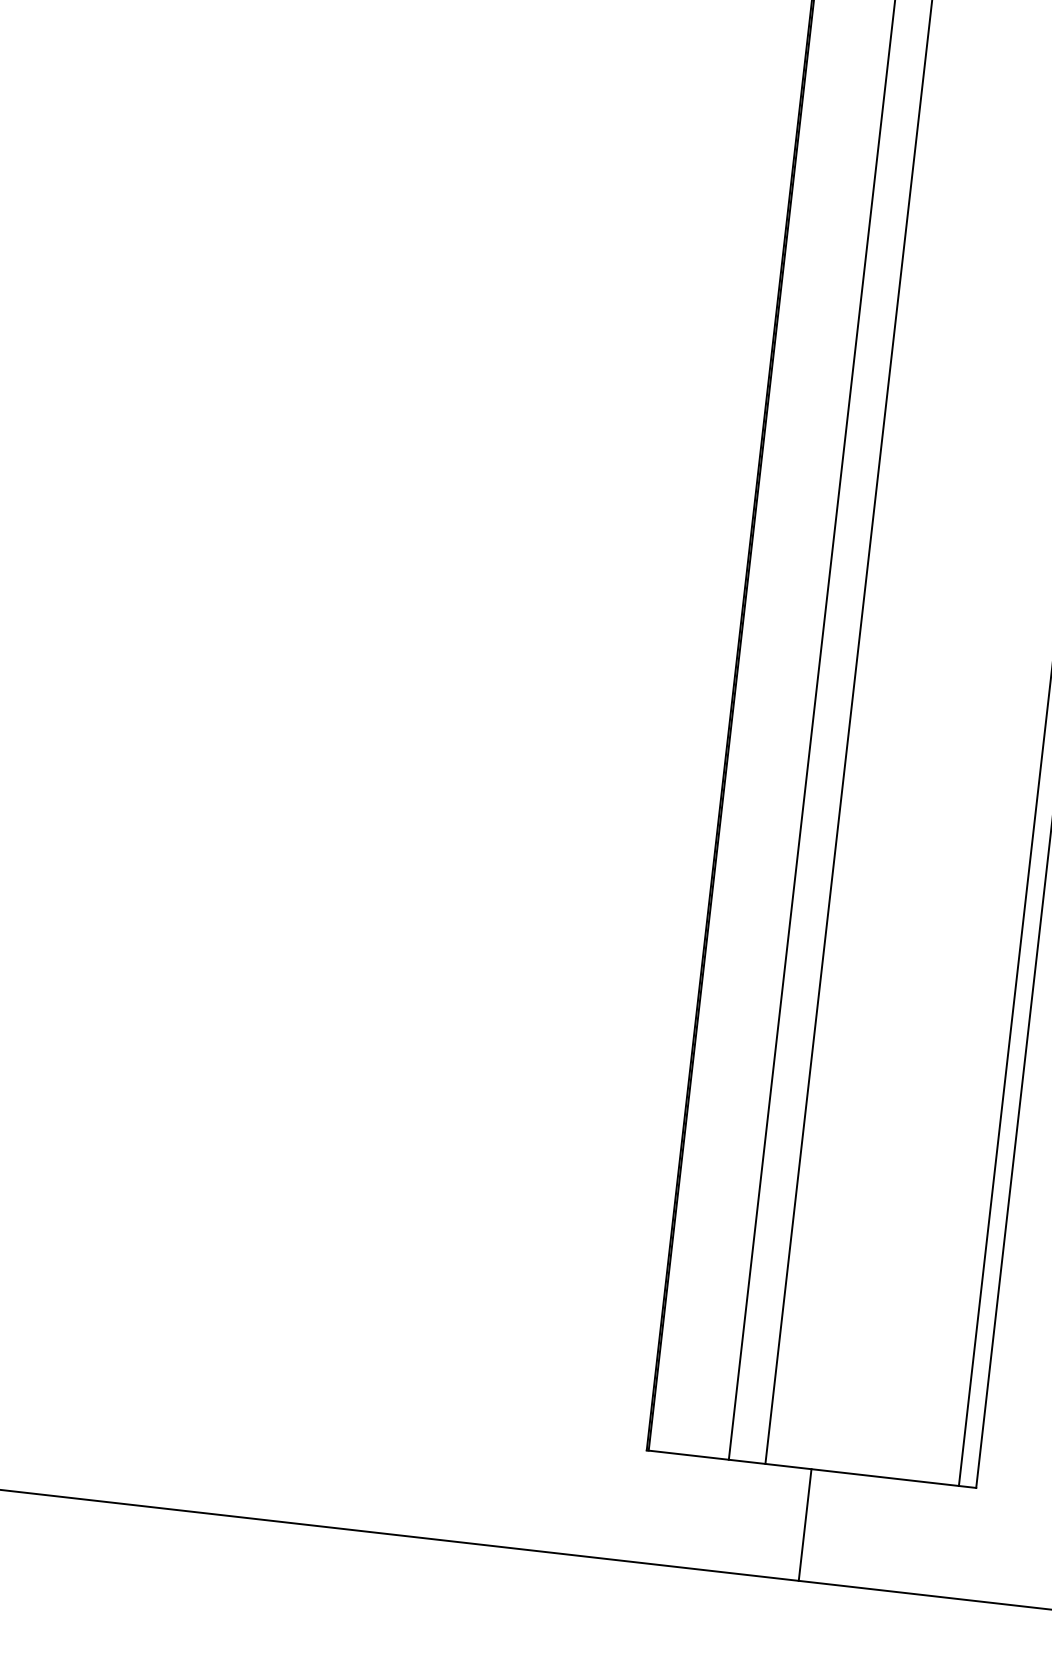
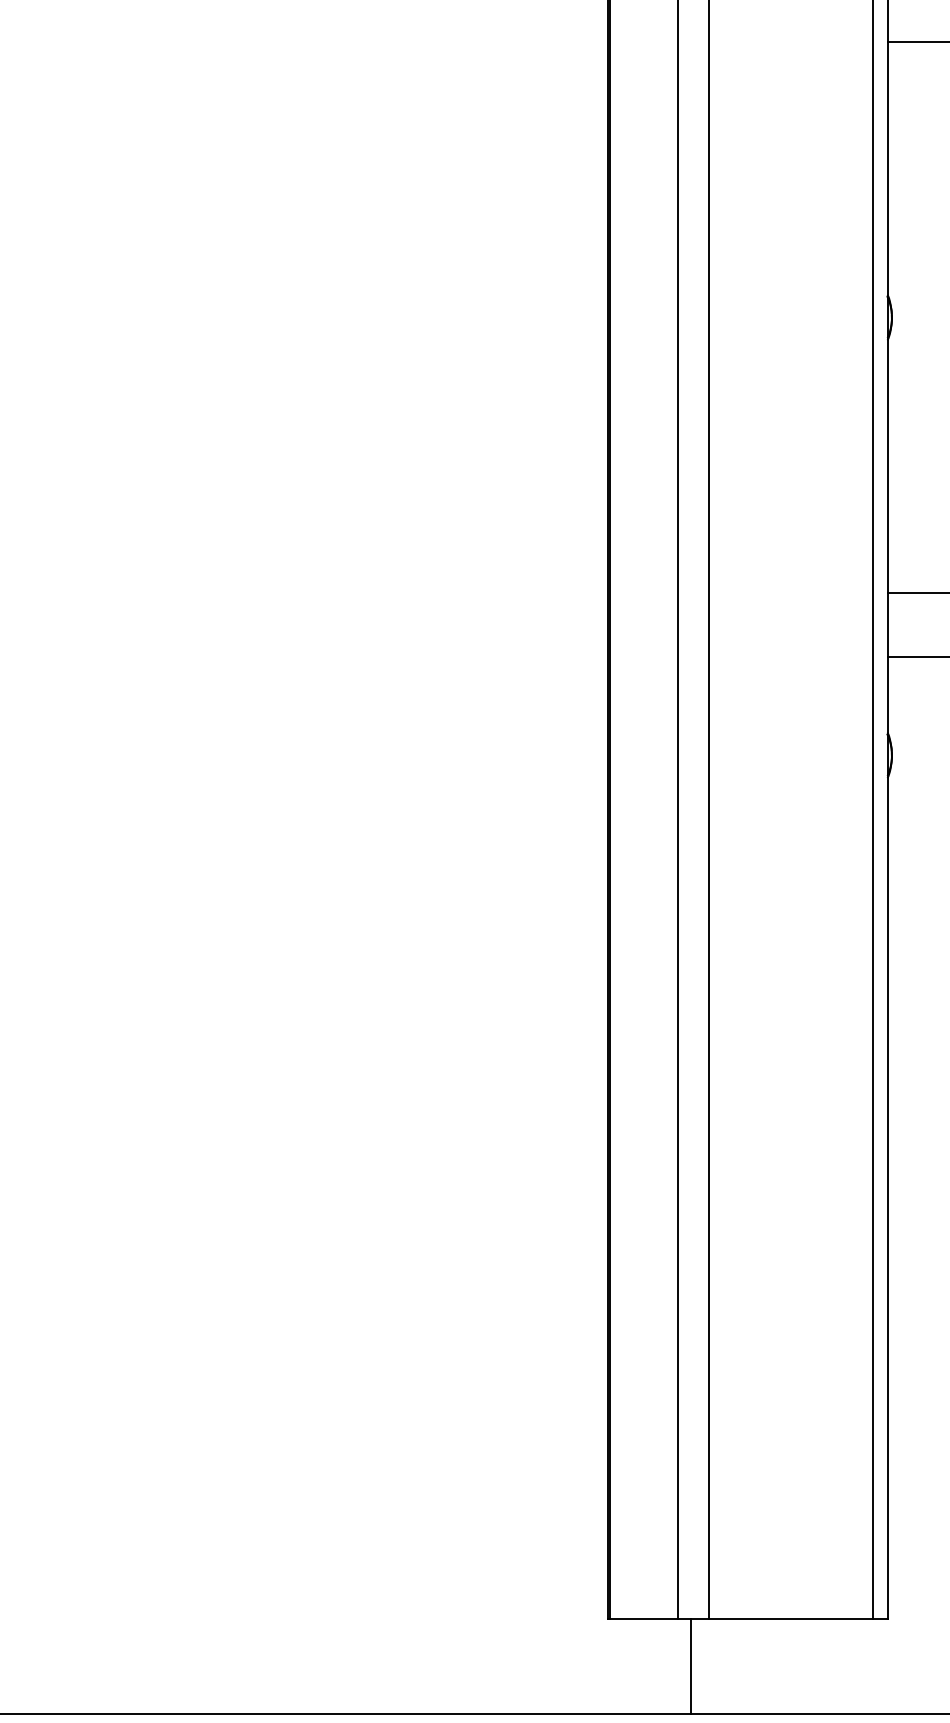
line: (804, 1525) -> (690, 1666), moved

